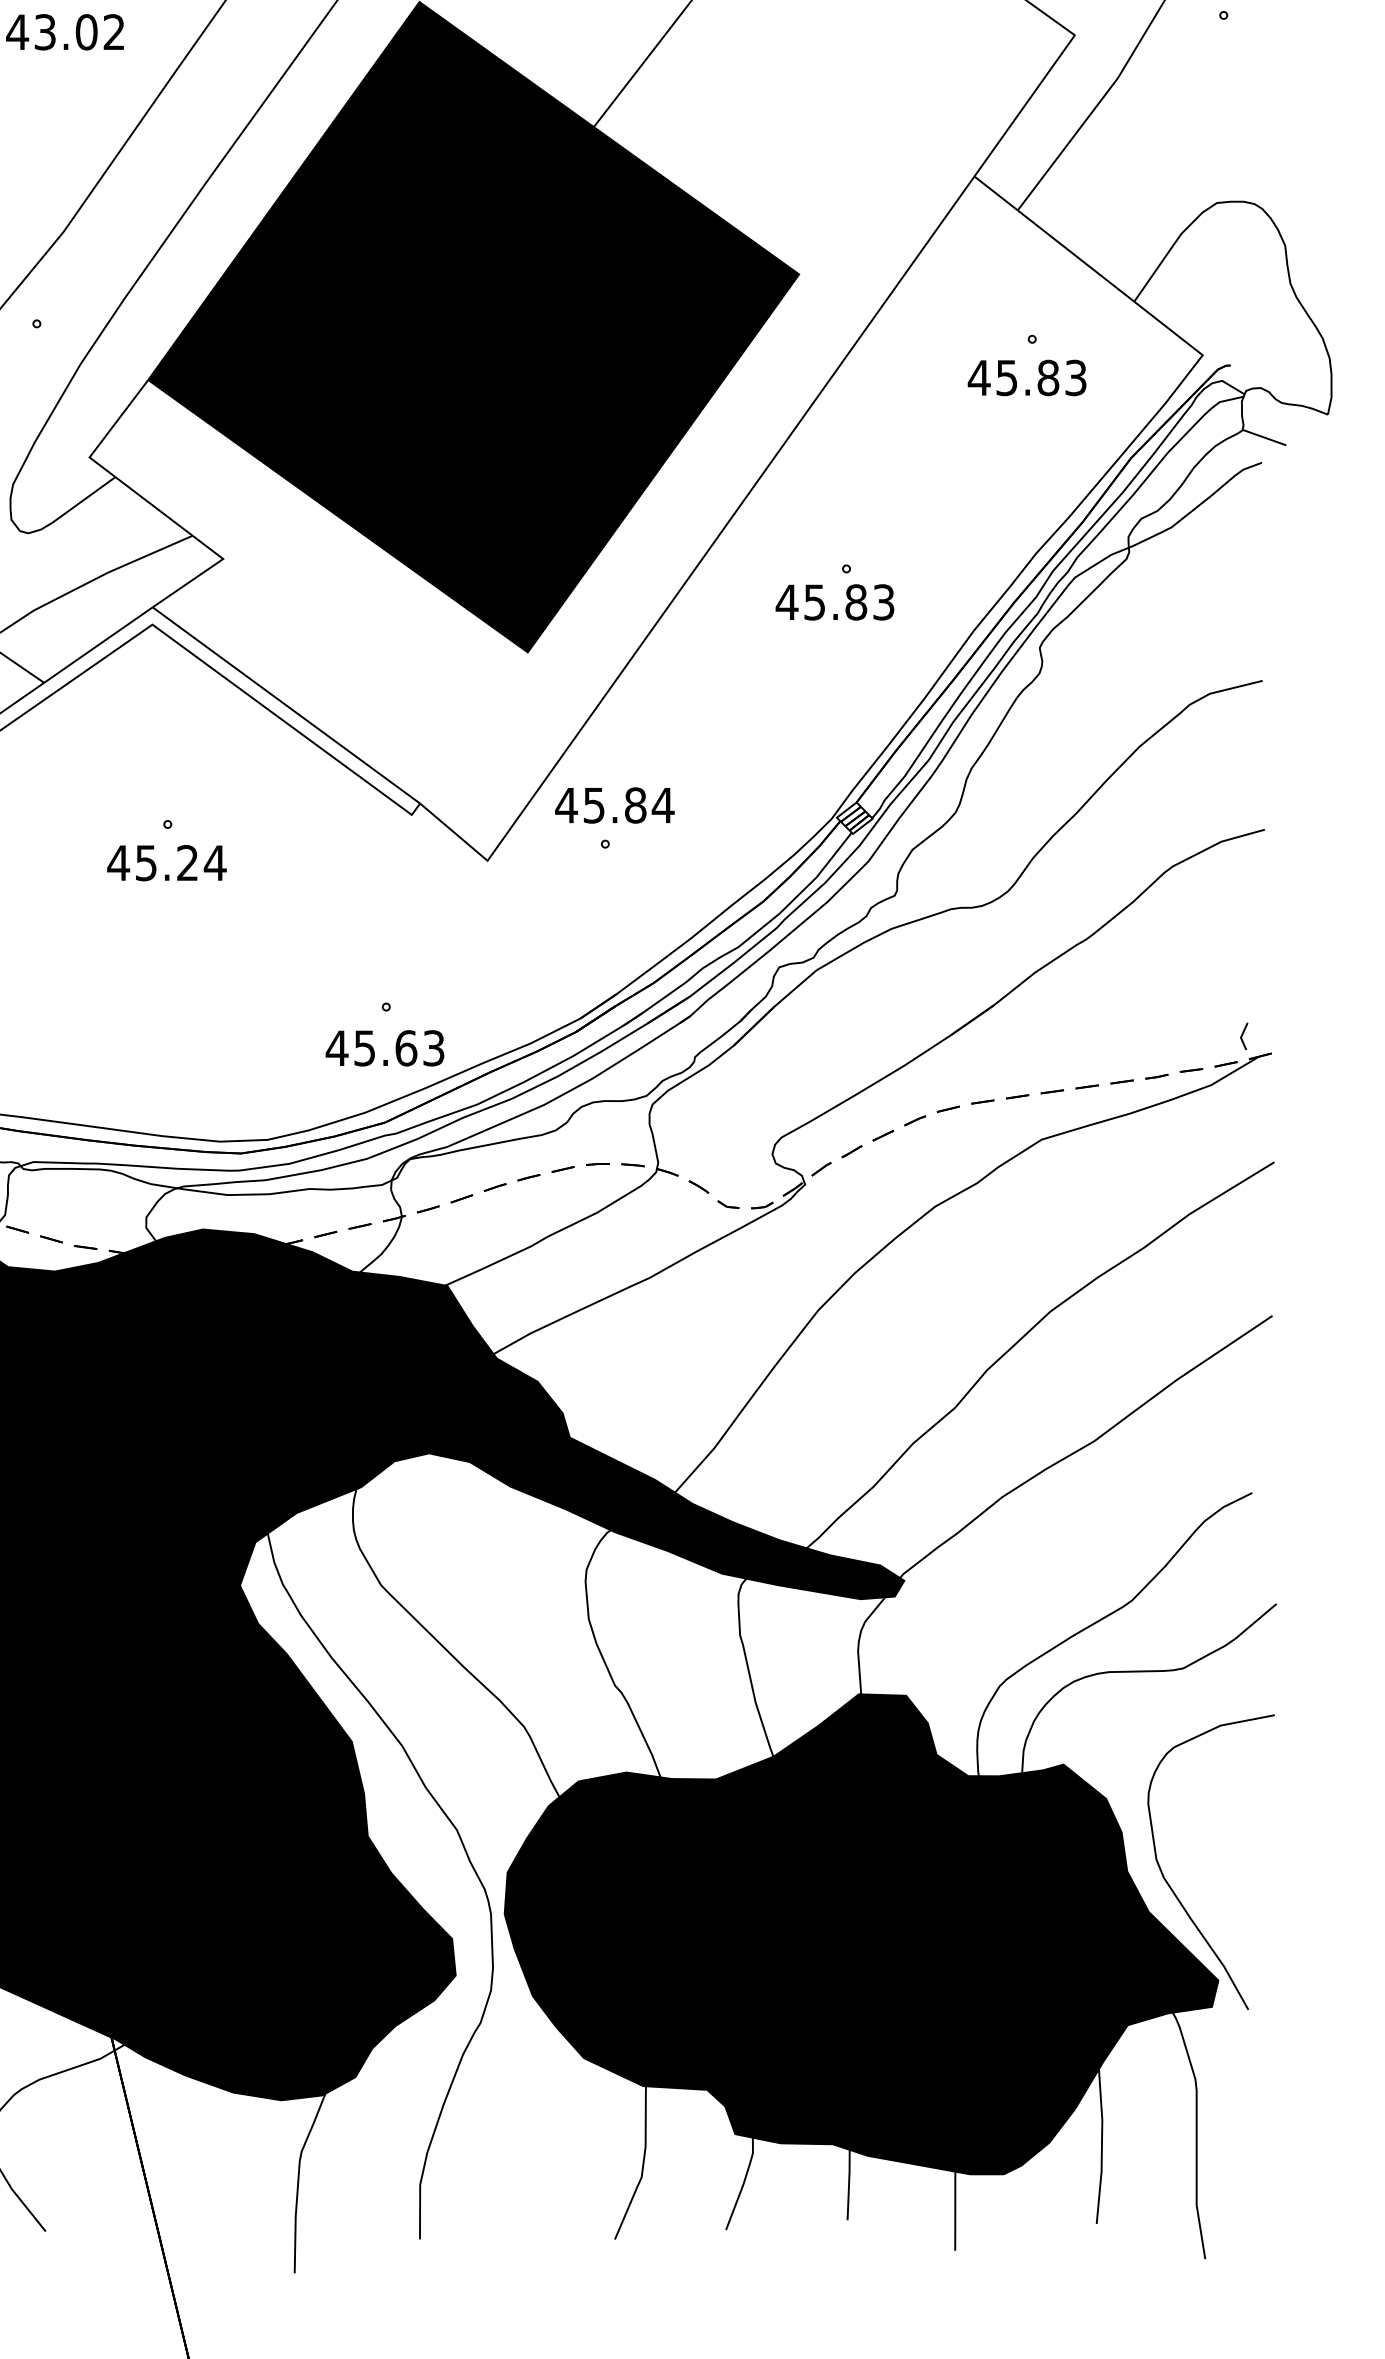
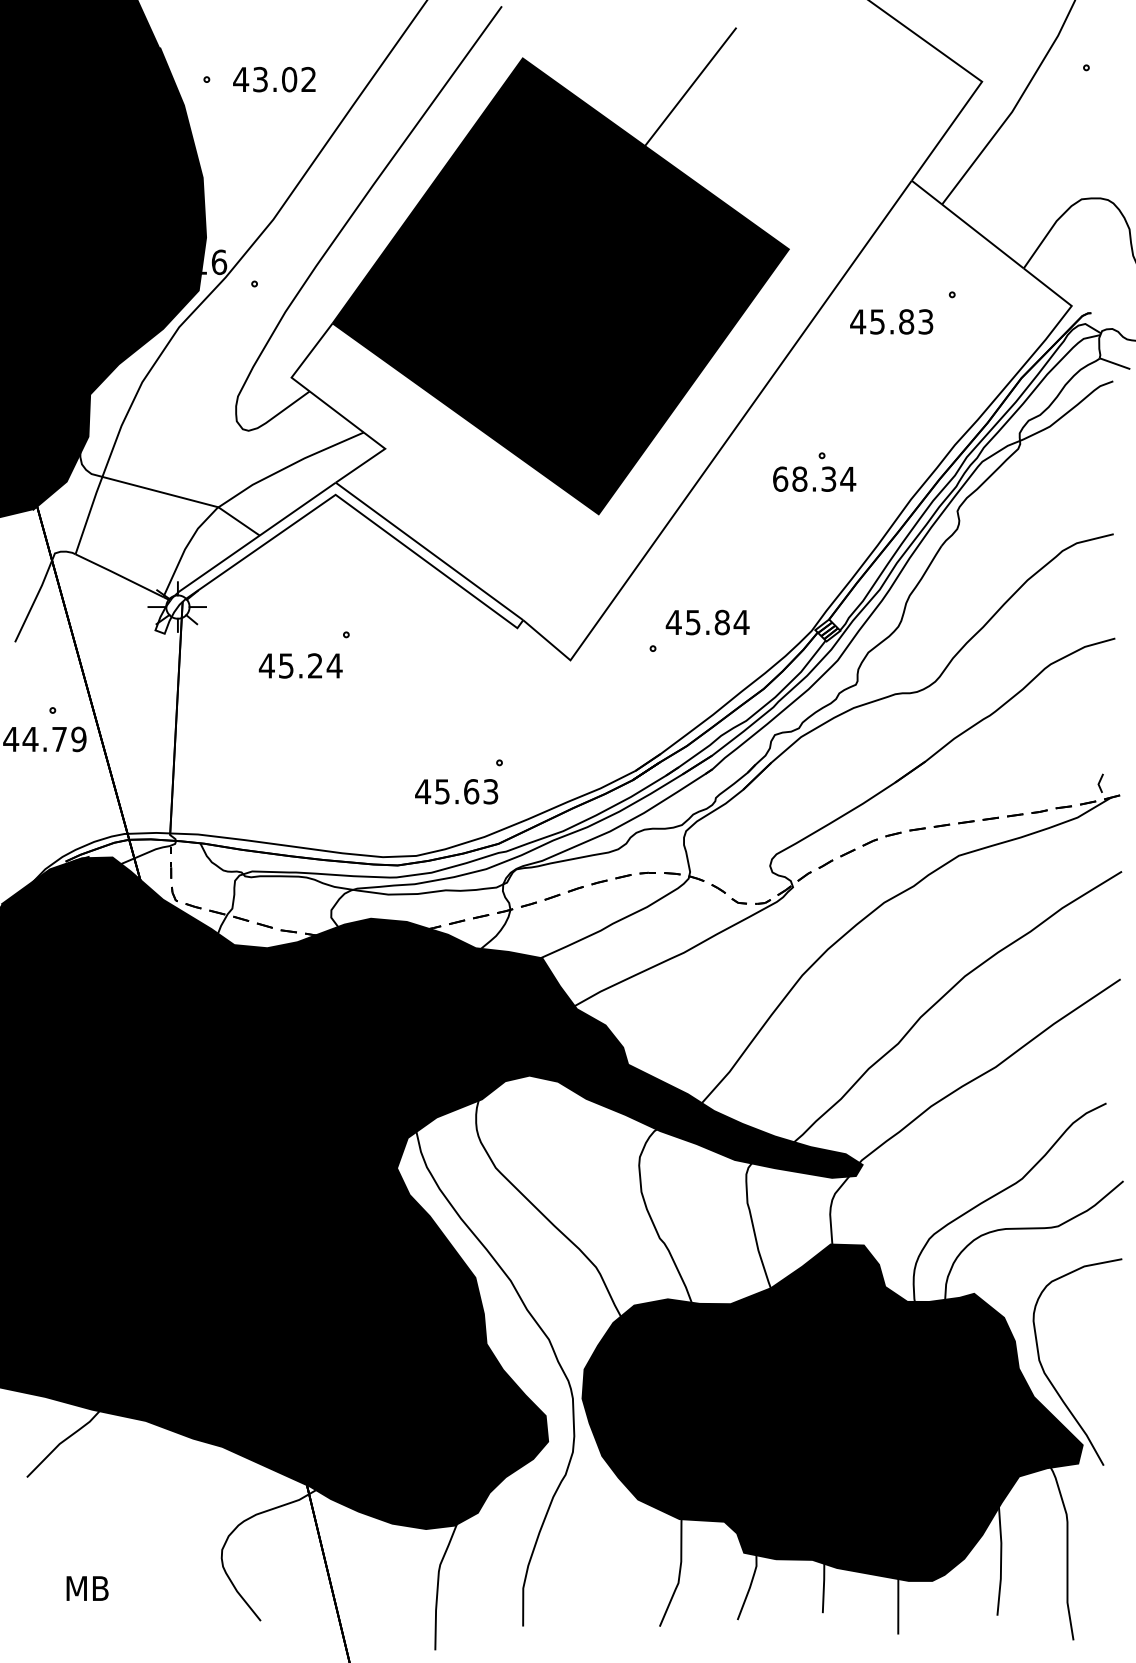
text: (1026, 377) -> (891, 321), moved
text: (835, 601) -> (814, 478), 45.83 -> 68.34
text: (614, 805) -> (707, 622), moved
text: (166, 862) -> (300, 665), moved
text: (384, 1047) -> (456, 791), moved

